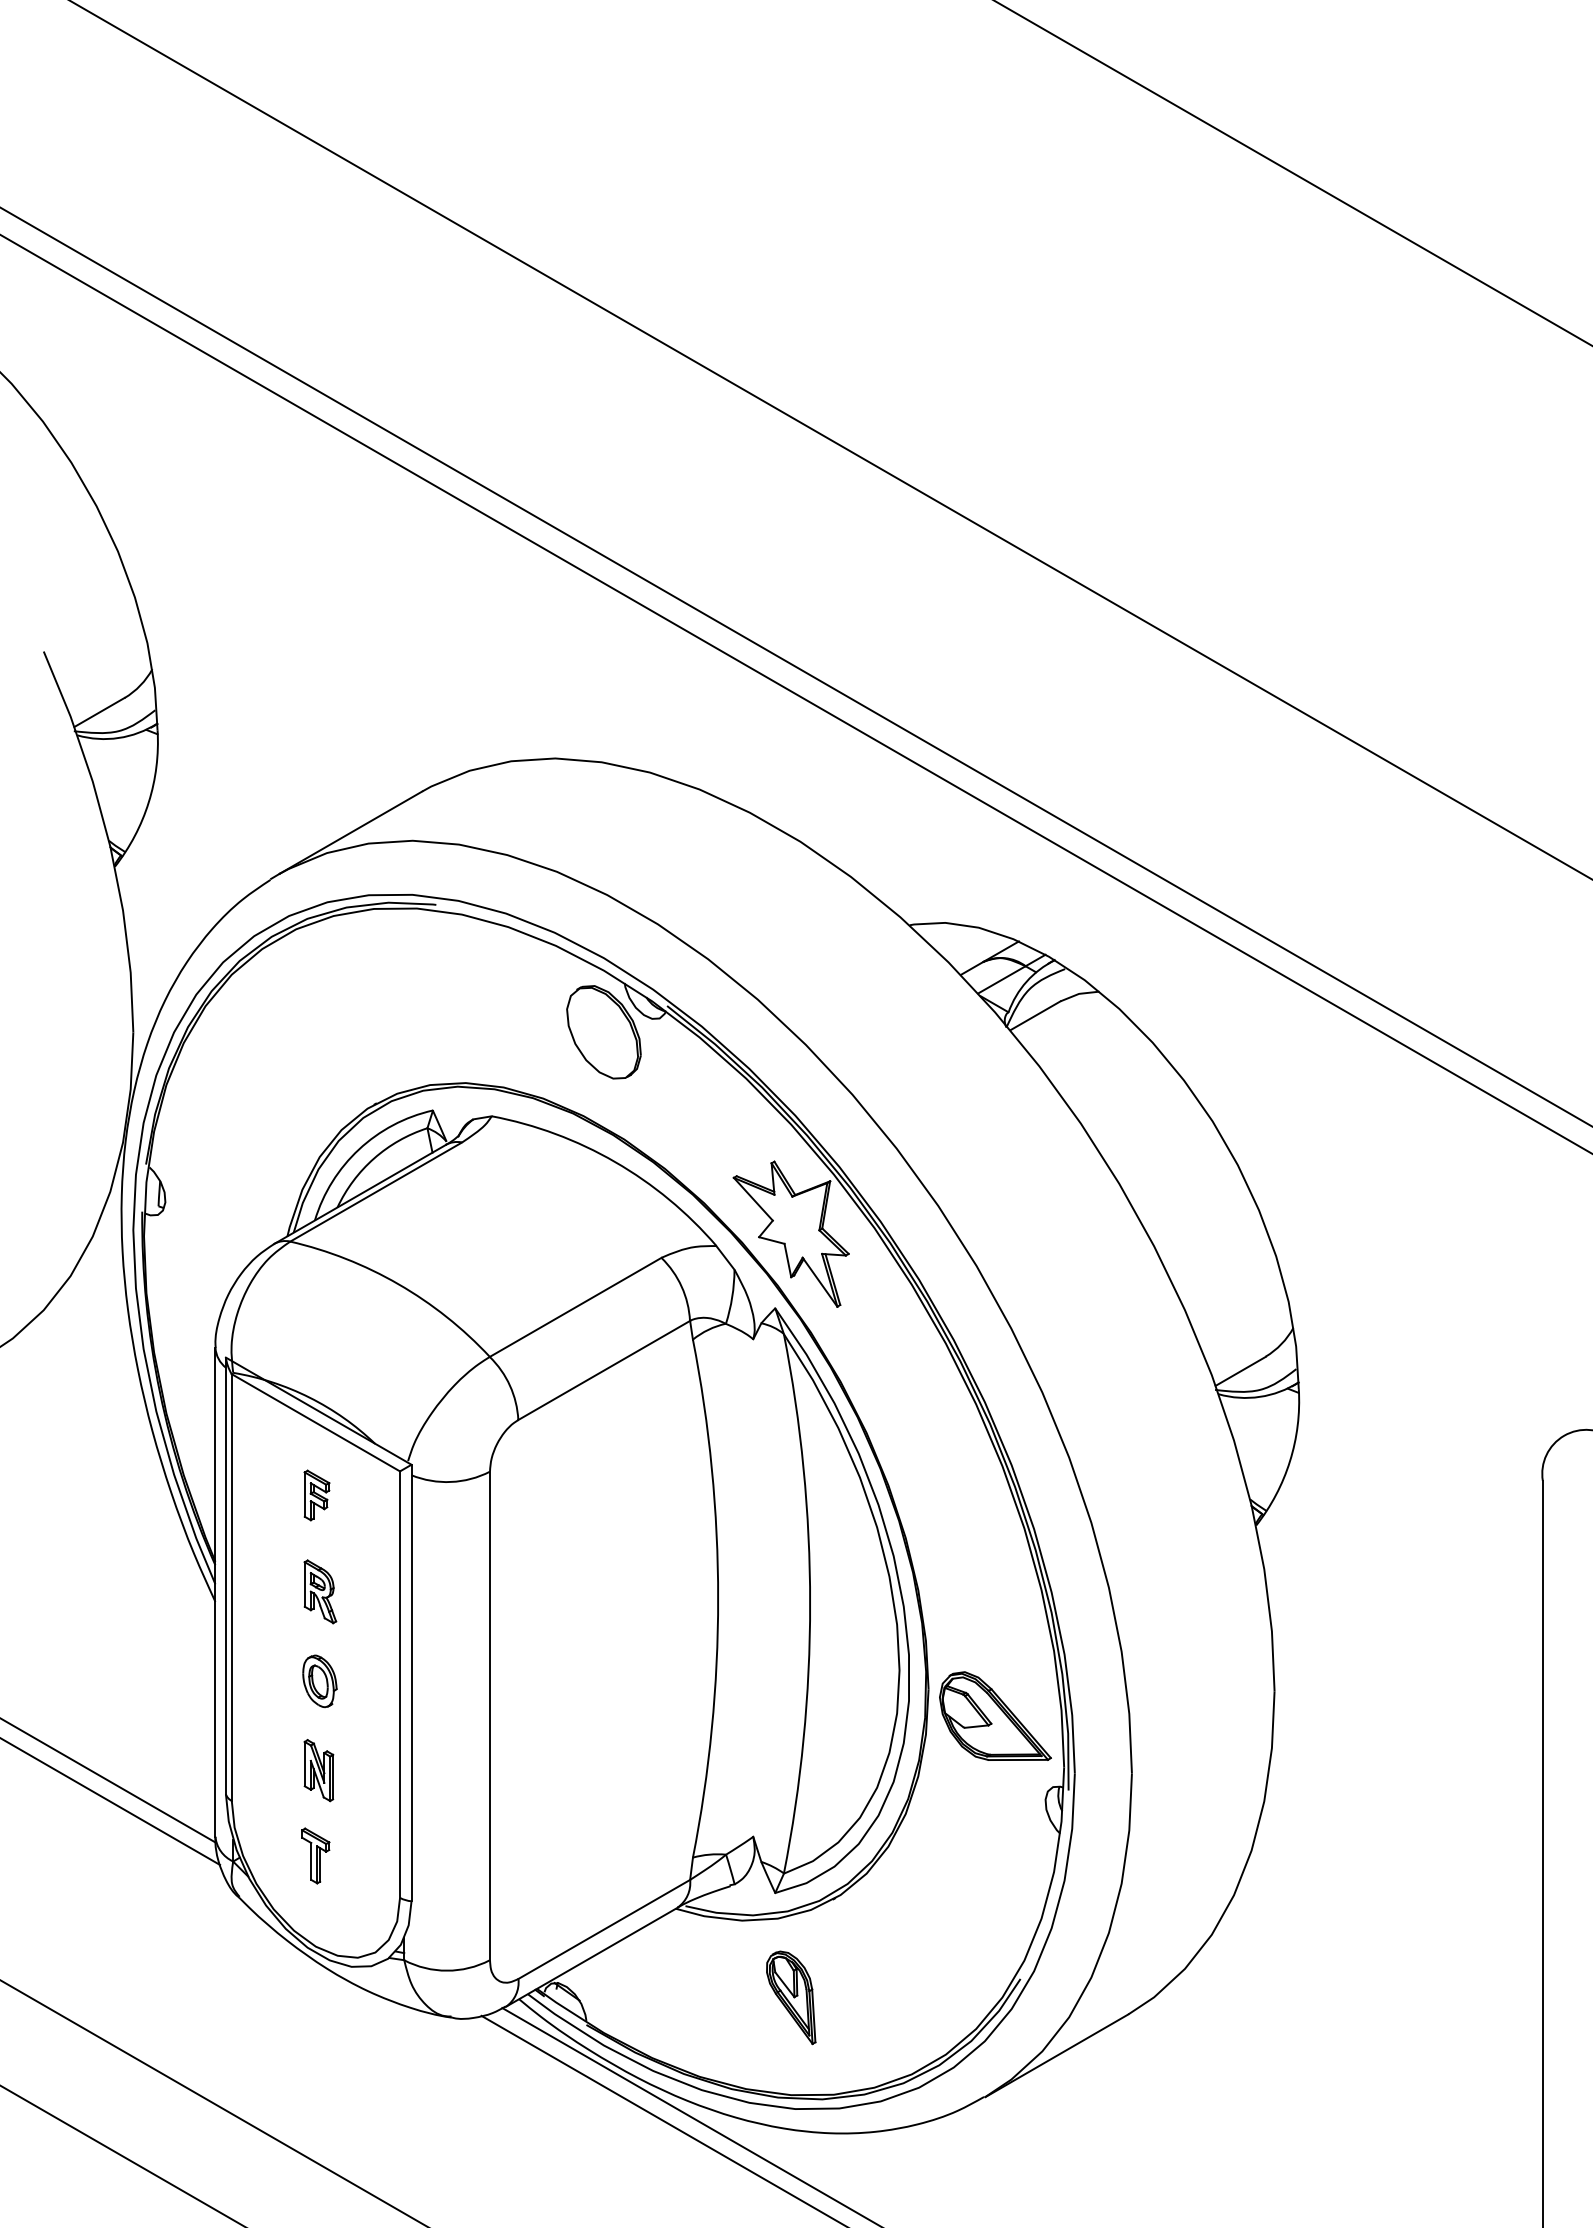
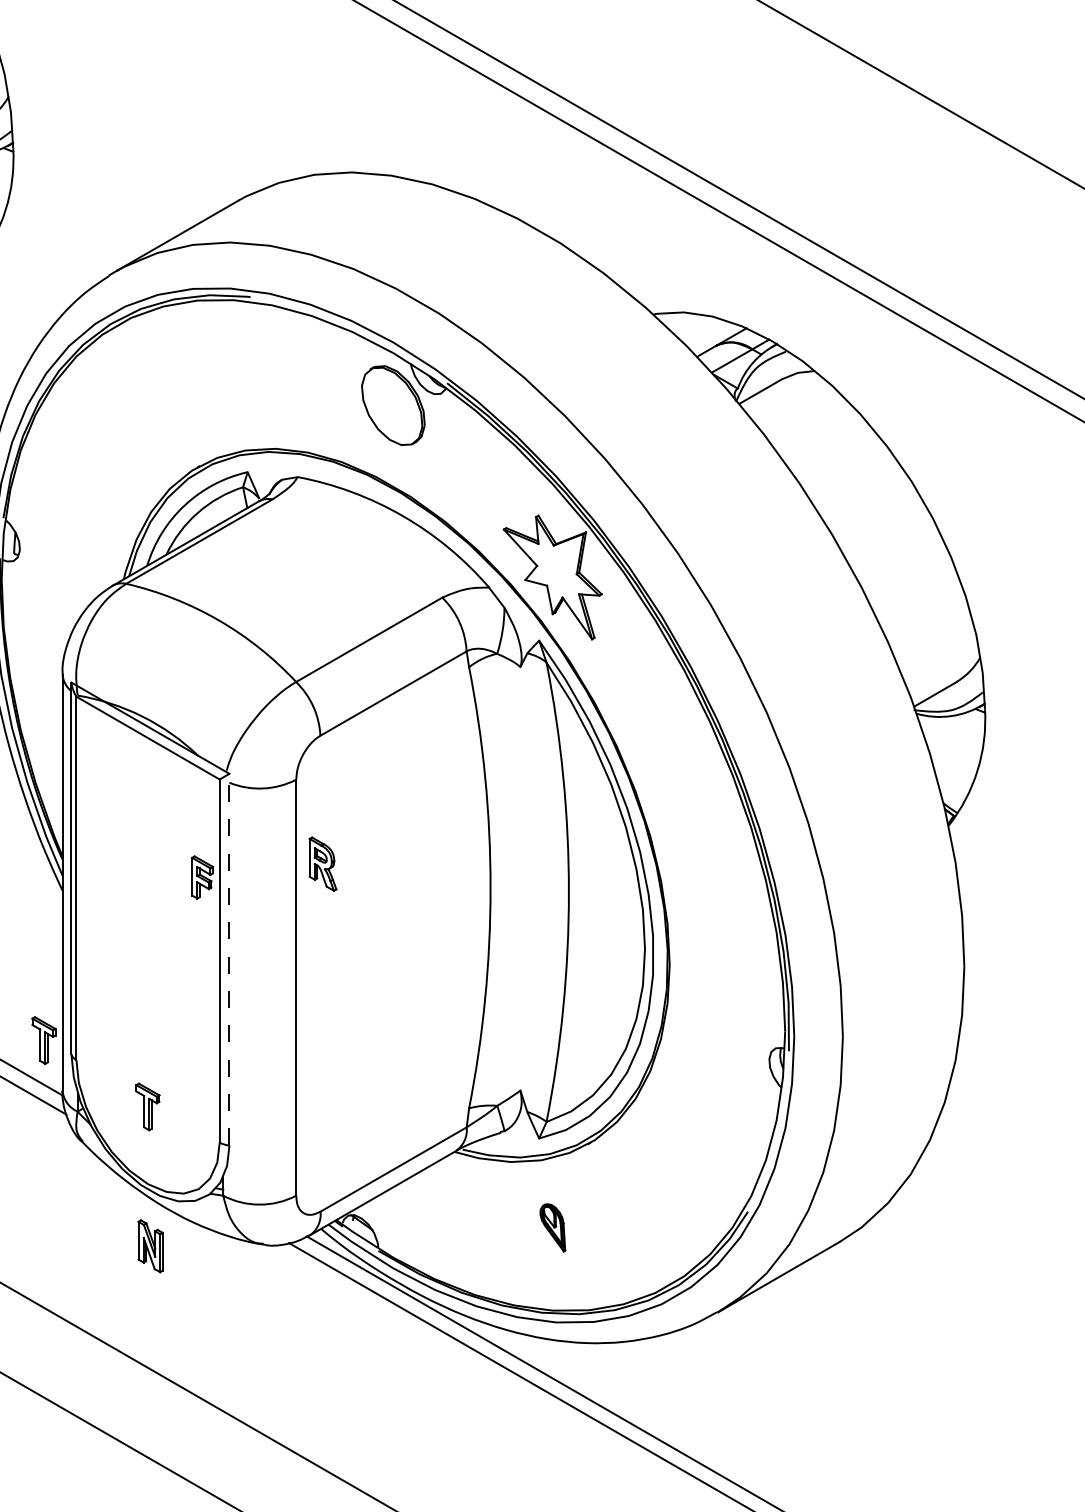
part: (316, 1495) -> (202, 877), moved
part: (320, 1591) -> (323, 863), moved
part: (319, 1681) -> (151, 958), removed
line: (411, 1682) -> (229, 959), solid -> dashed
part: (995, 1715) -> (726, 987), removed
part: (318, 1770) -> (150, 1246), moved
part: (193, 1777) -> (43, 1040), added
part: (791, 1997) -> (553, 1227), size x0.6

